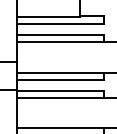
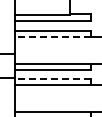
line: (60, 42) -> (52, 37), solid -> dashed
line: (60, 91) -> (52, 79), solid -> dashed

